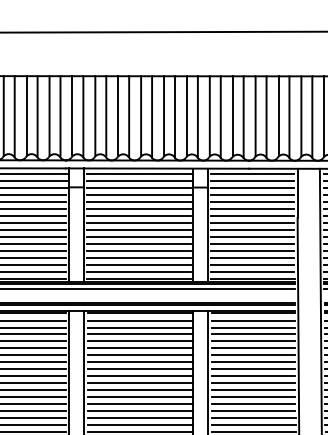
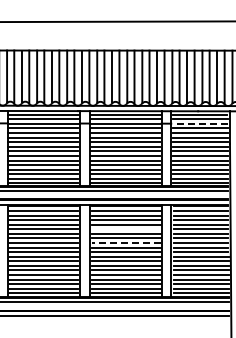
line: (251, 187) -> (199, 123), solid -> dashed
line: (139, 348) -> (126, 229), removed
line: (139, 370) -> (126, 243), solid -> dashed

